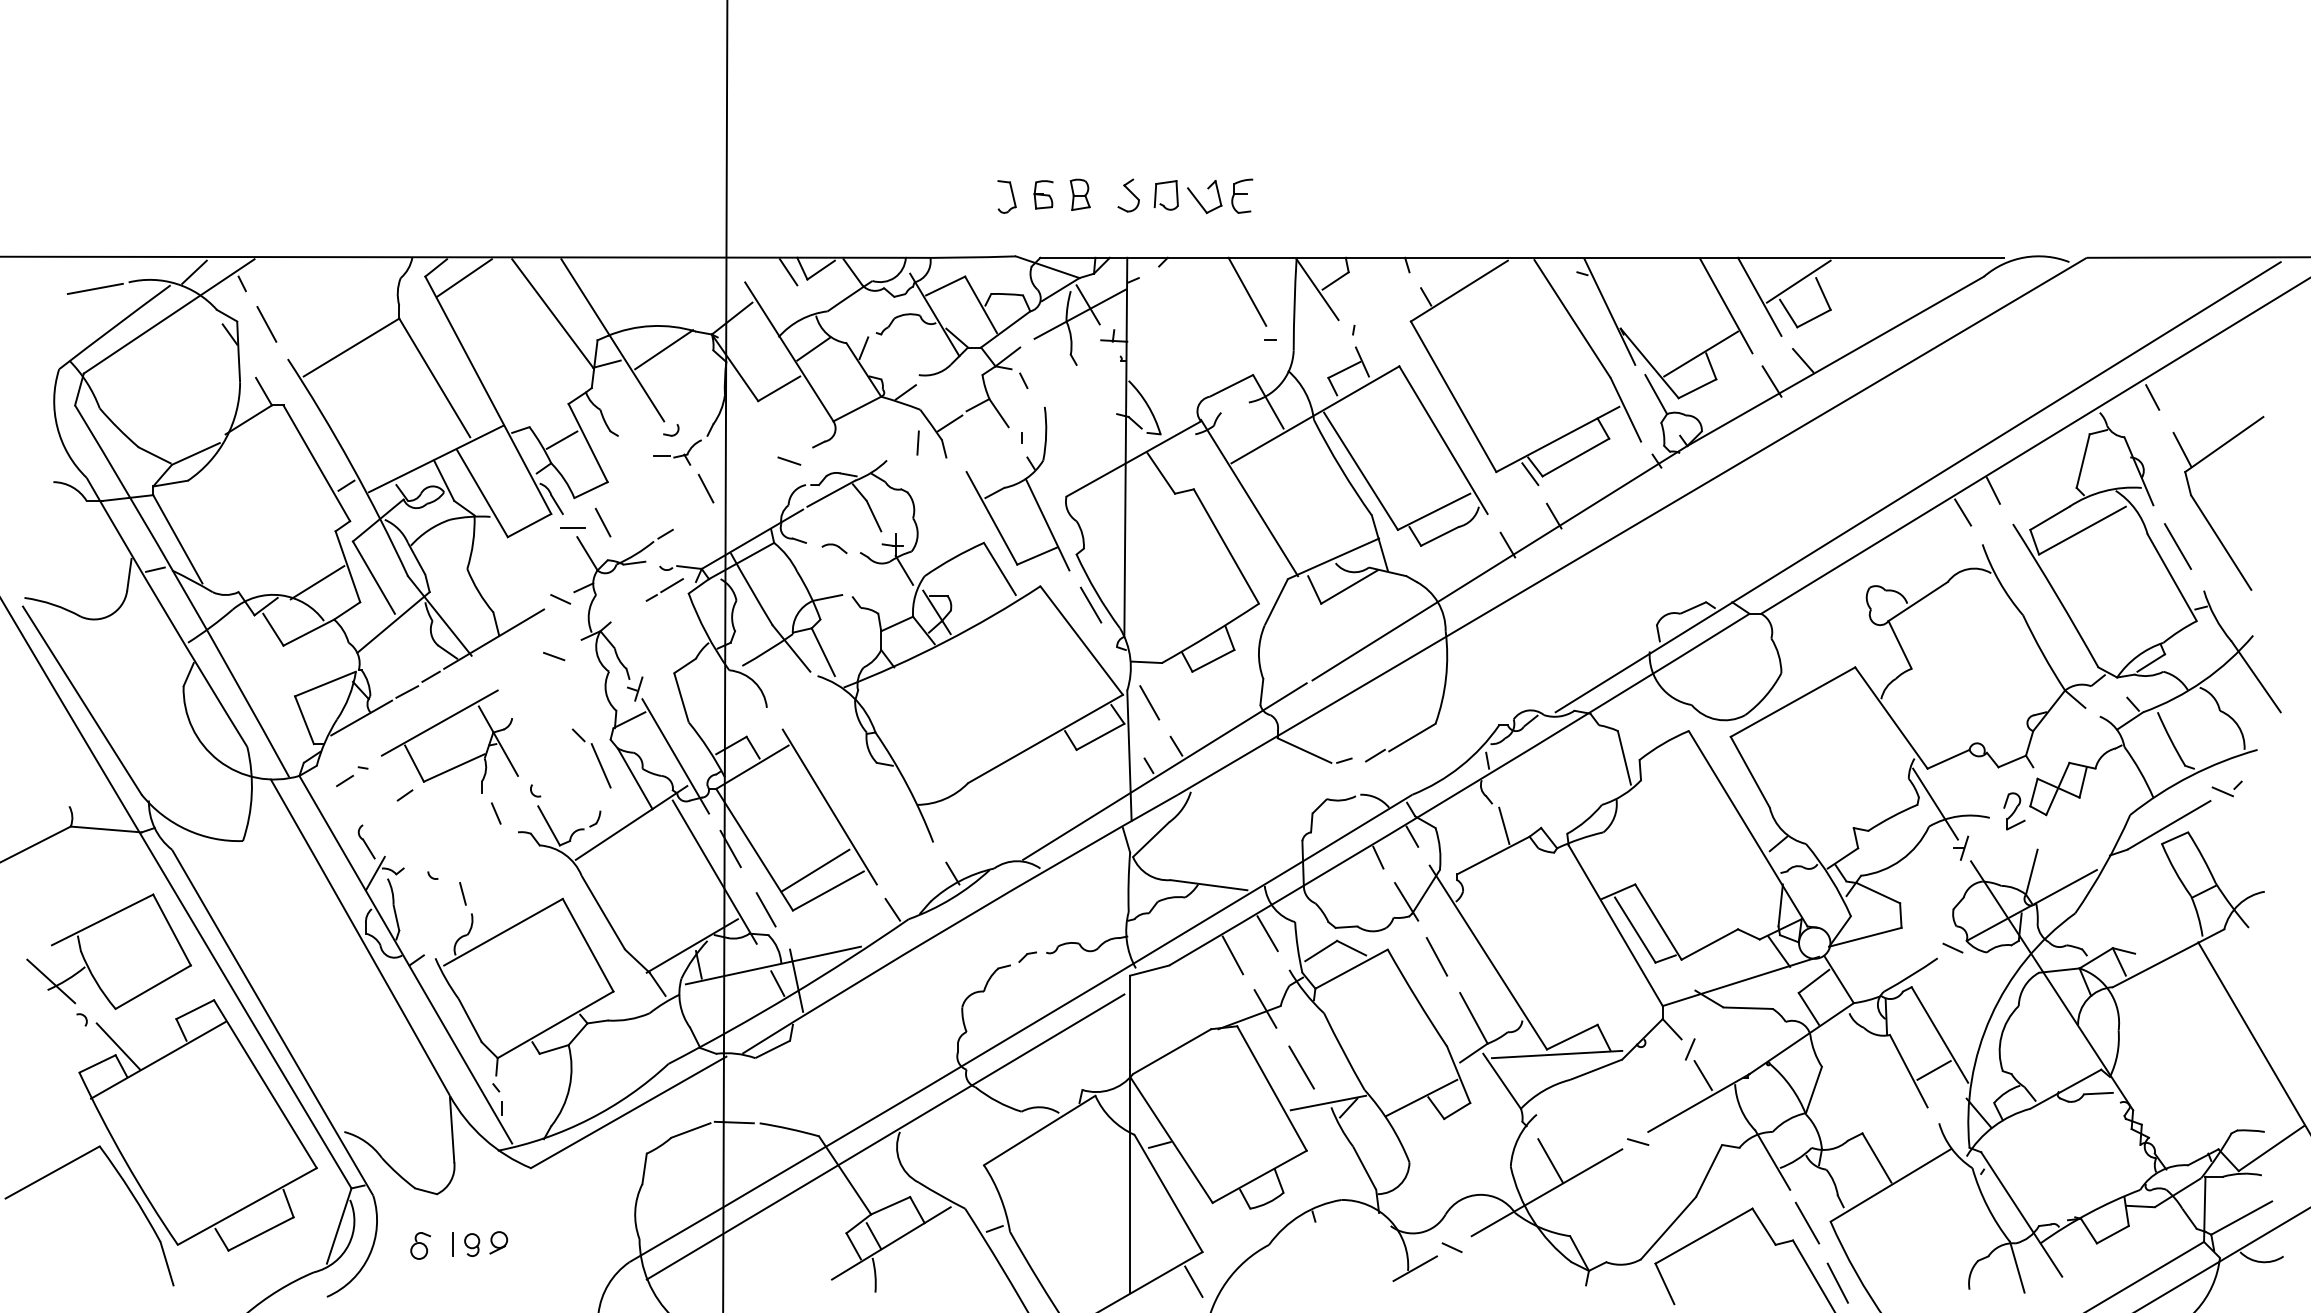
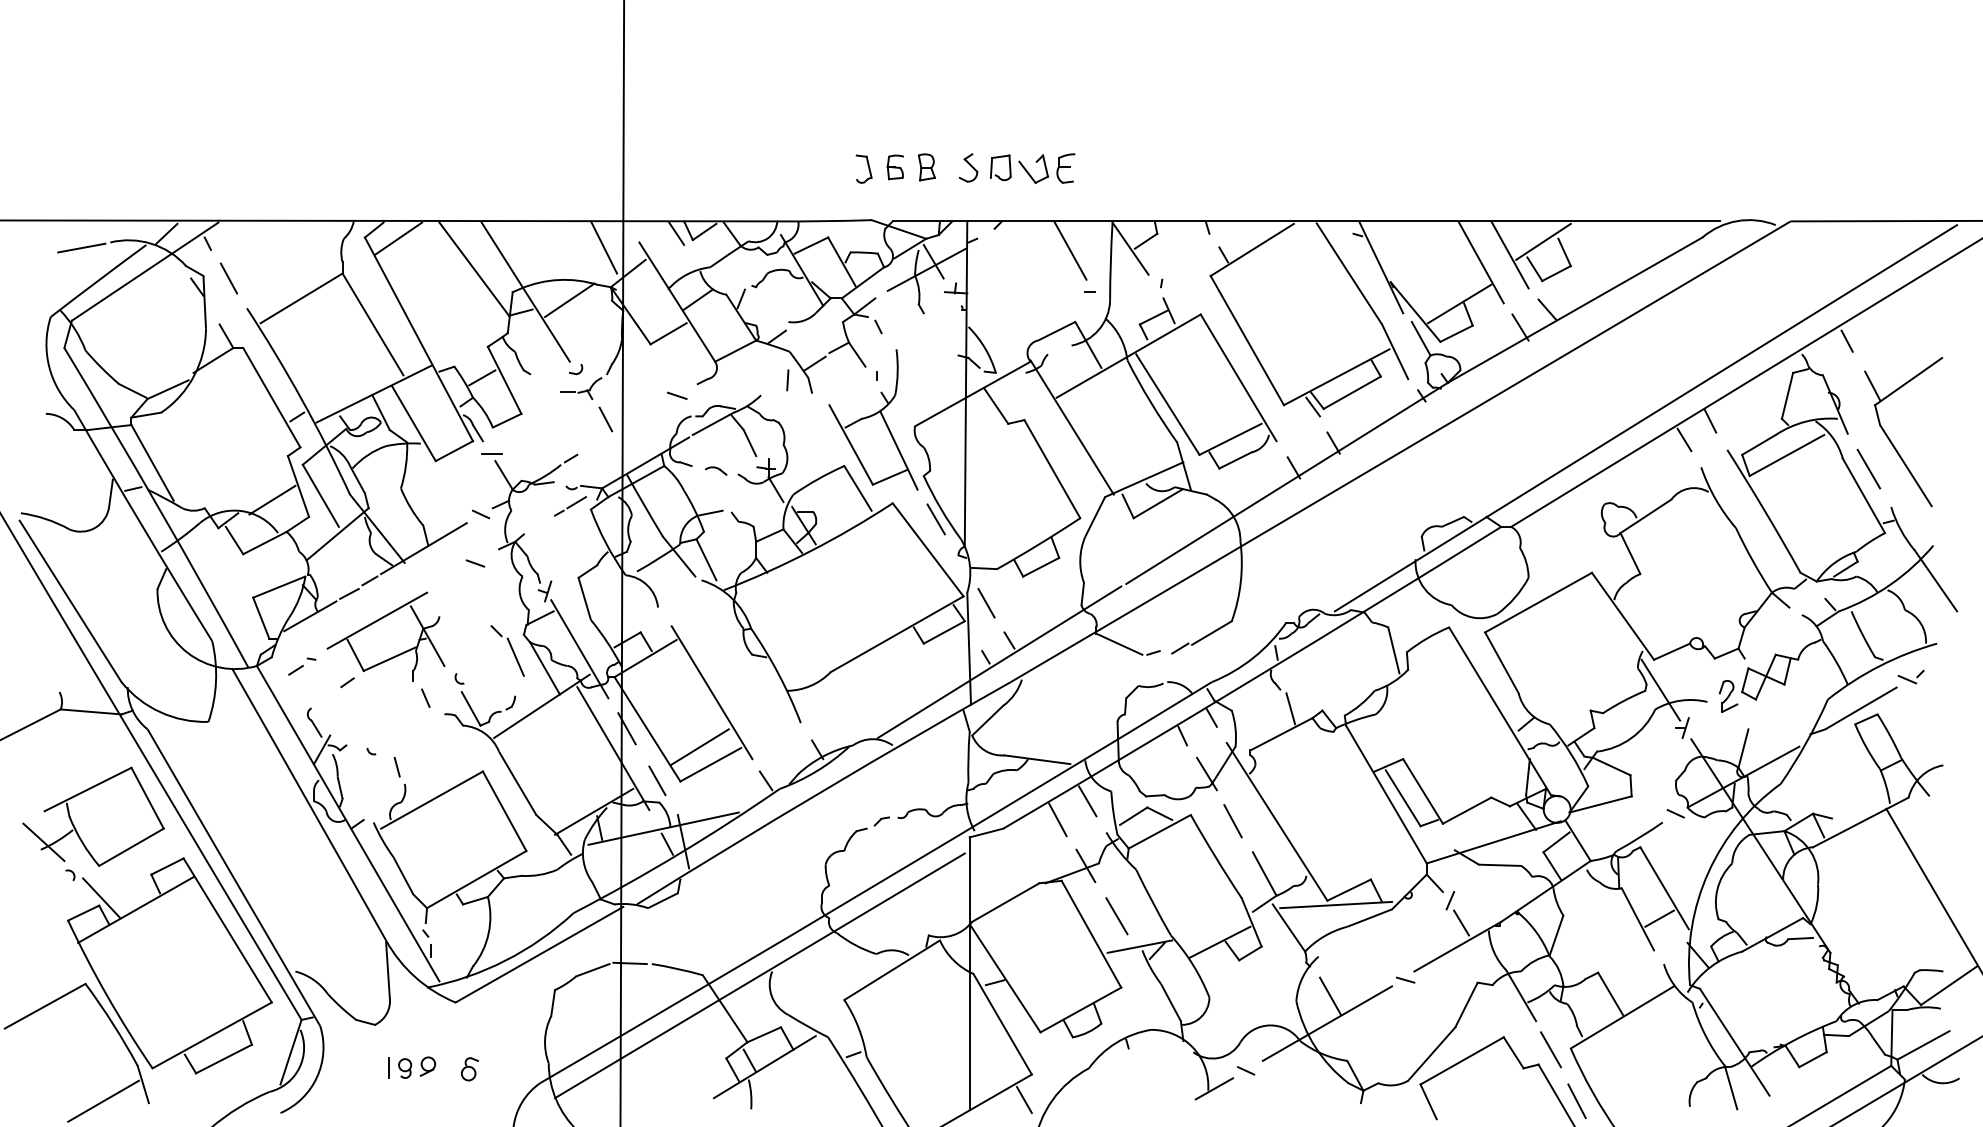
line: (703, 287) -> (603, 246), added
line: (602, 522) -> (516, 448), removed
part: (420, 1245) -> (469, 1068), moved
line: (120, 1283) -> (103, 1101), added

